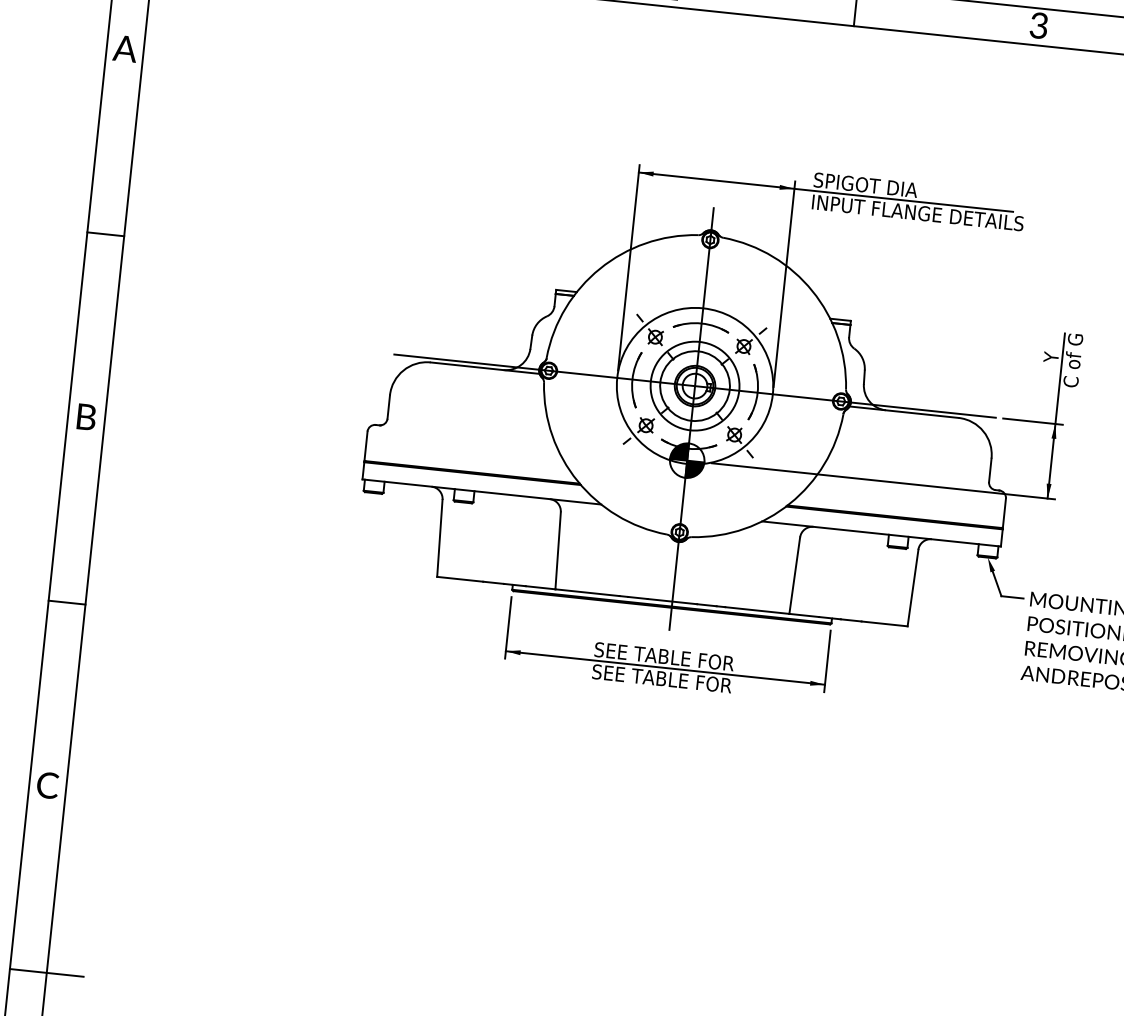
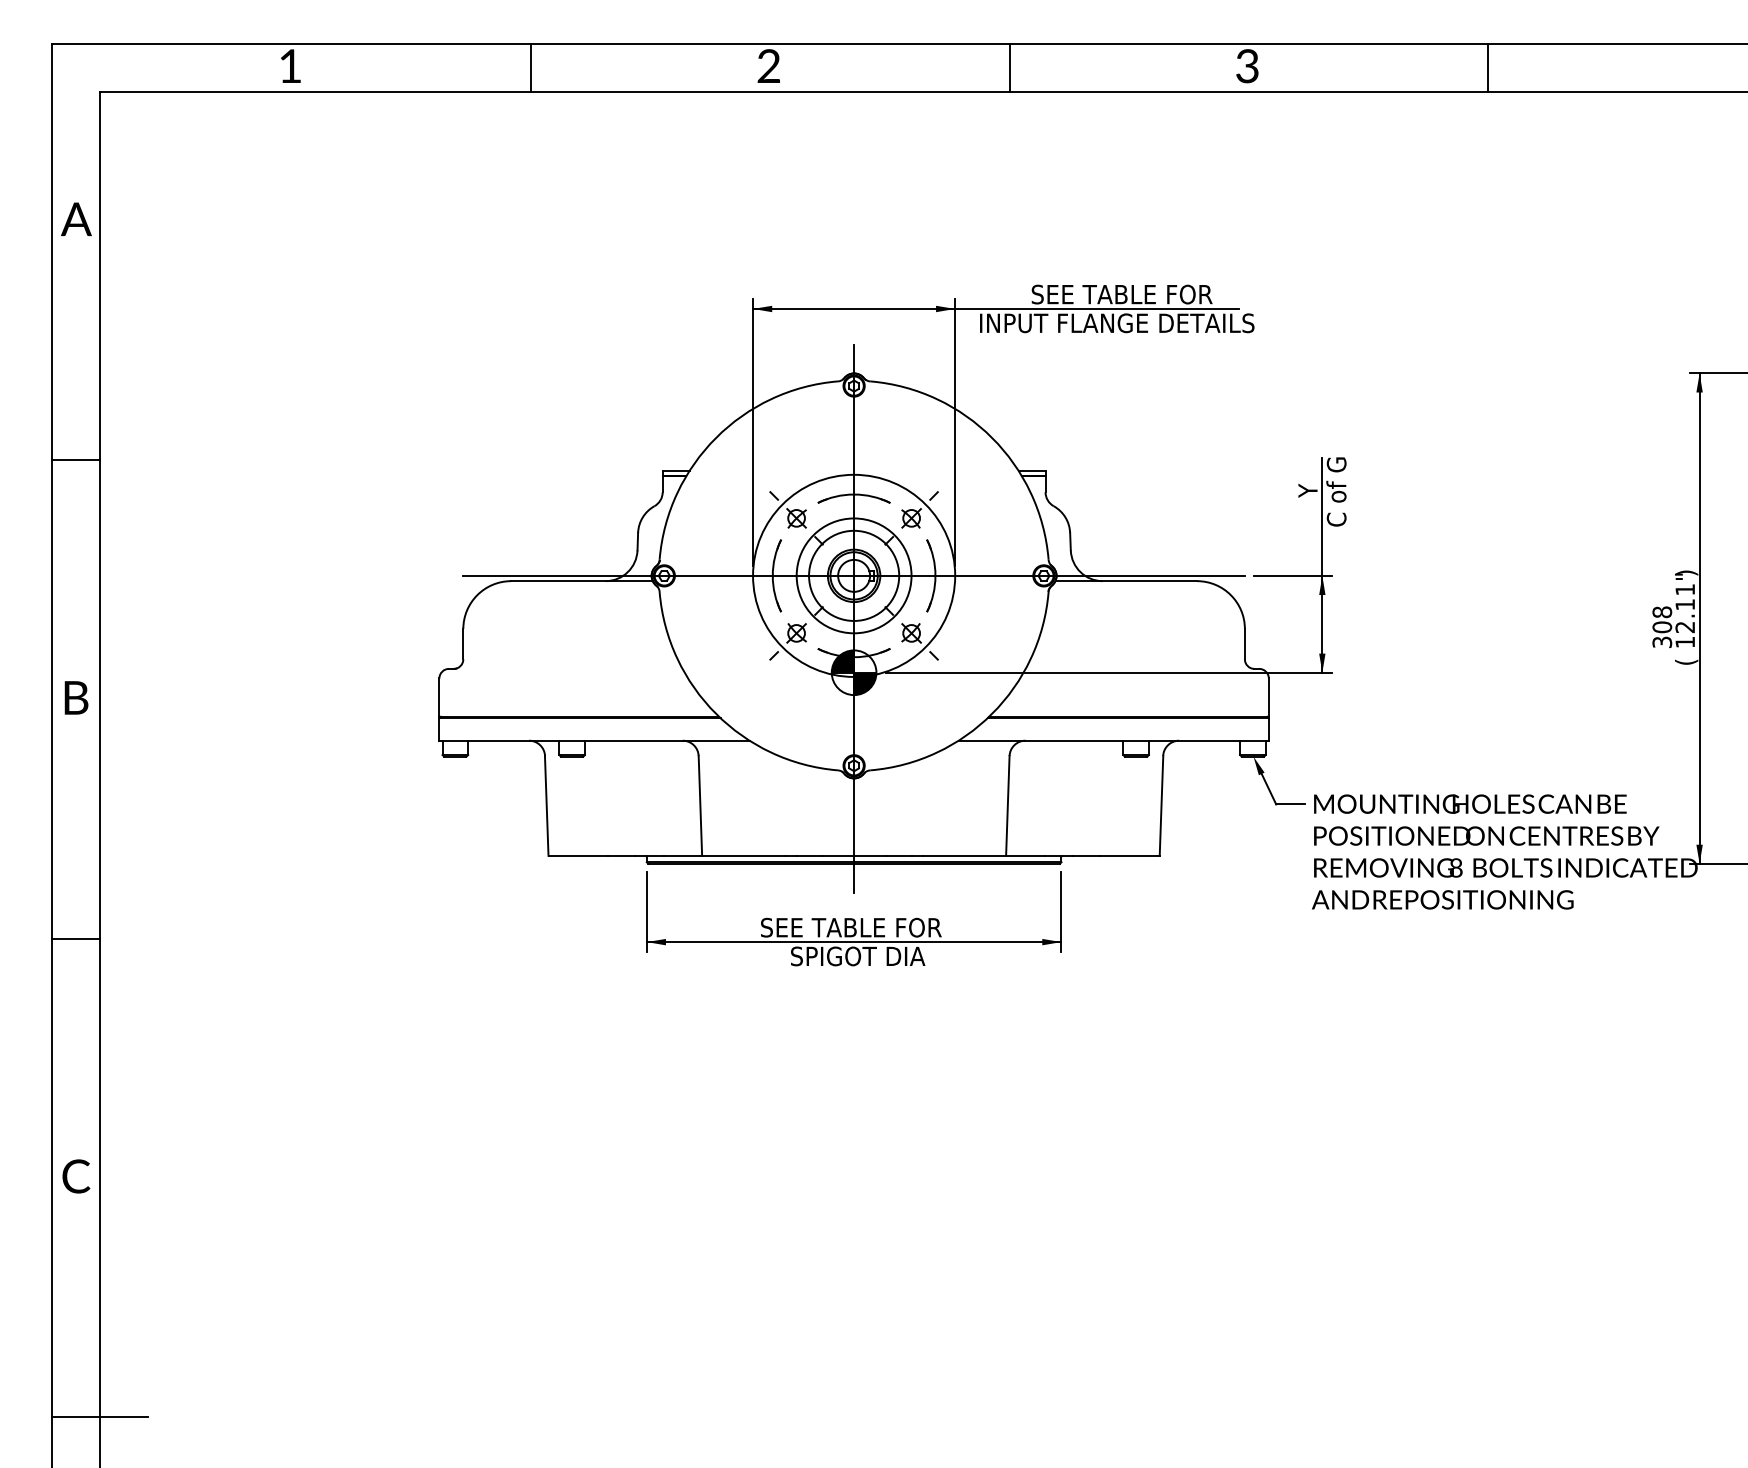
text: (903, 189) -> (1095, 294), SPIGOT DIA -> SEE TABLE FOR
text: (662, 678) -> (851, 956), SEE TABLE FOR -> SPIGOT DIA

